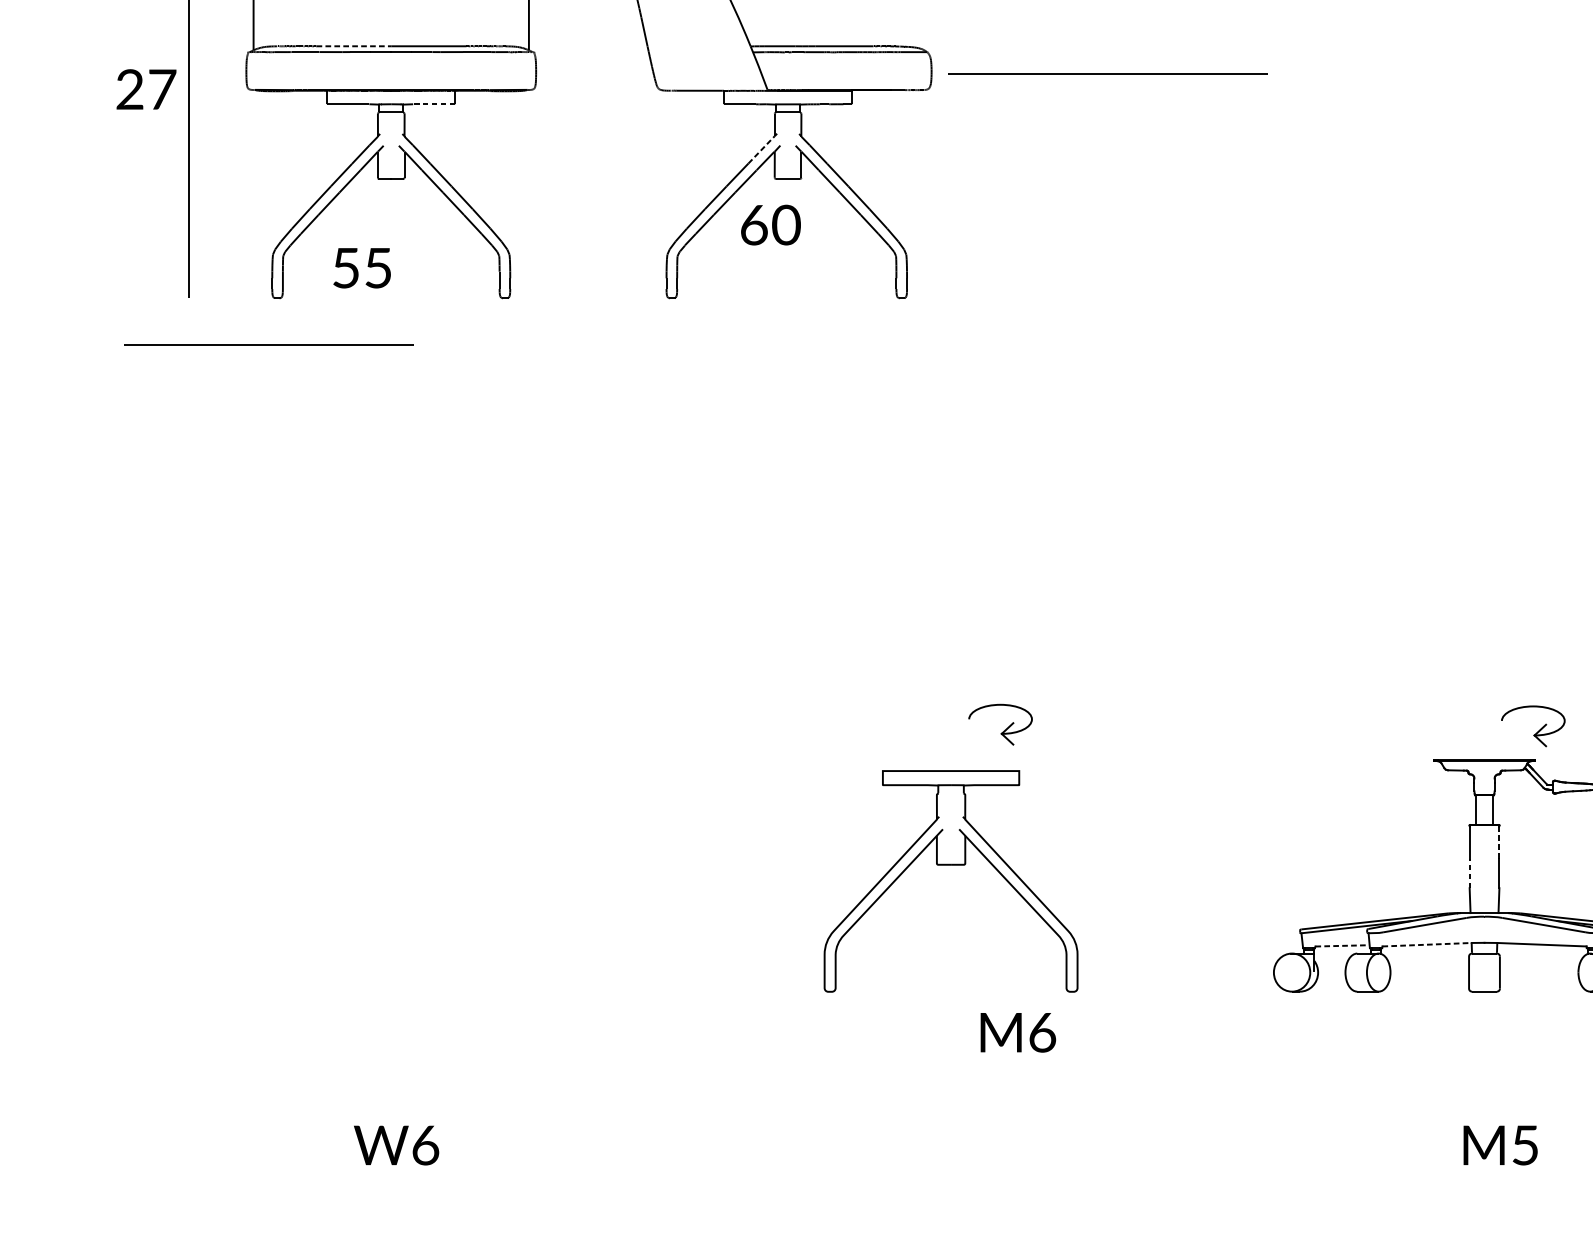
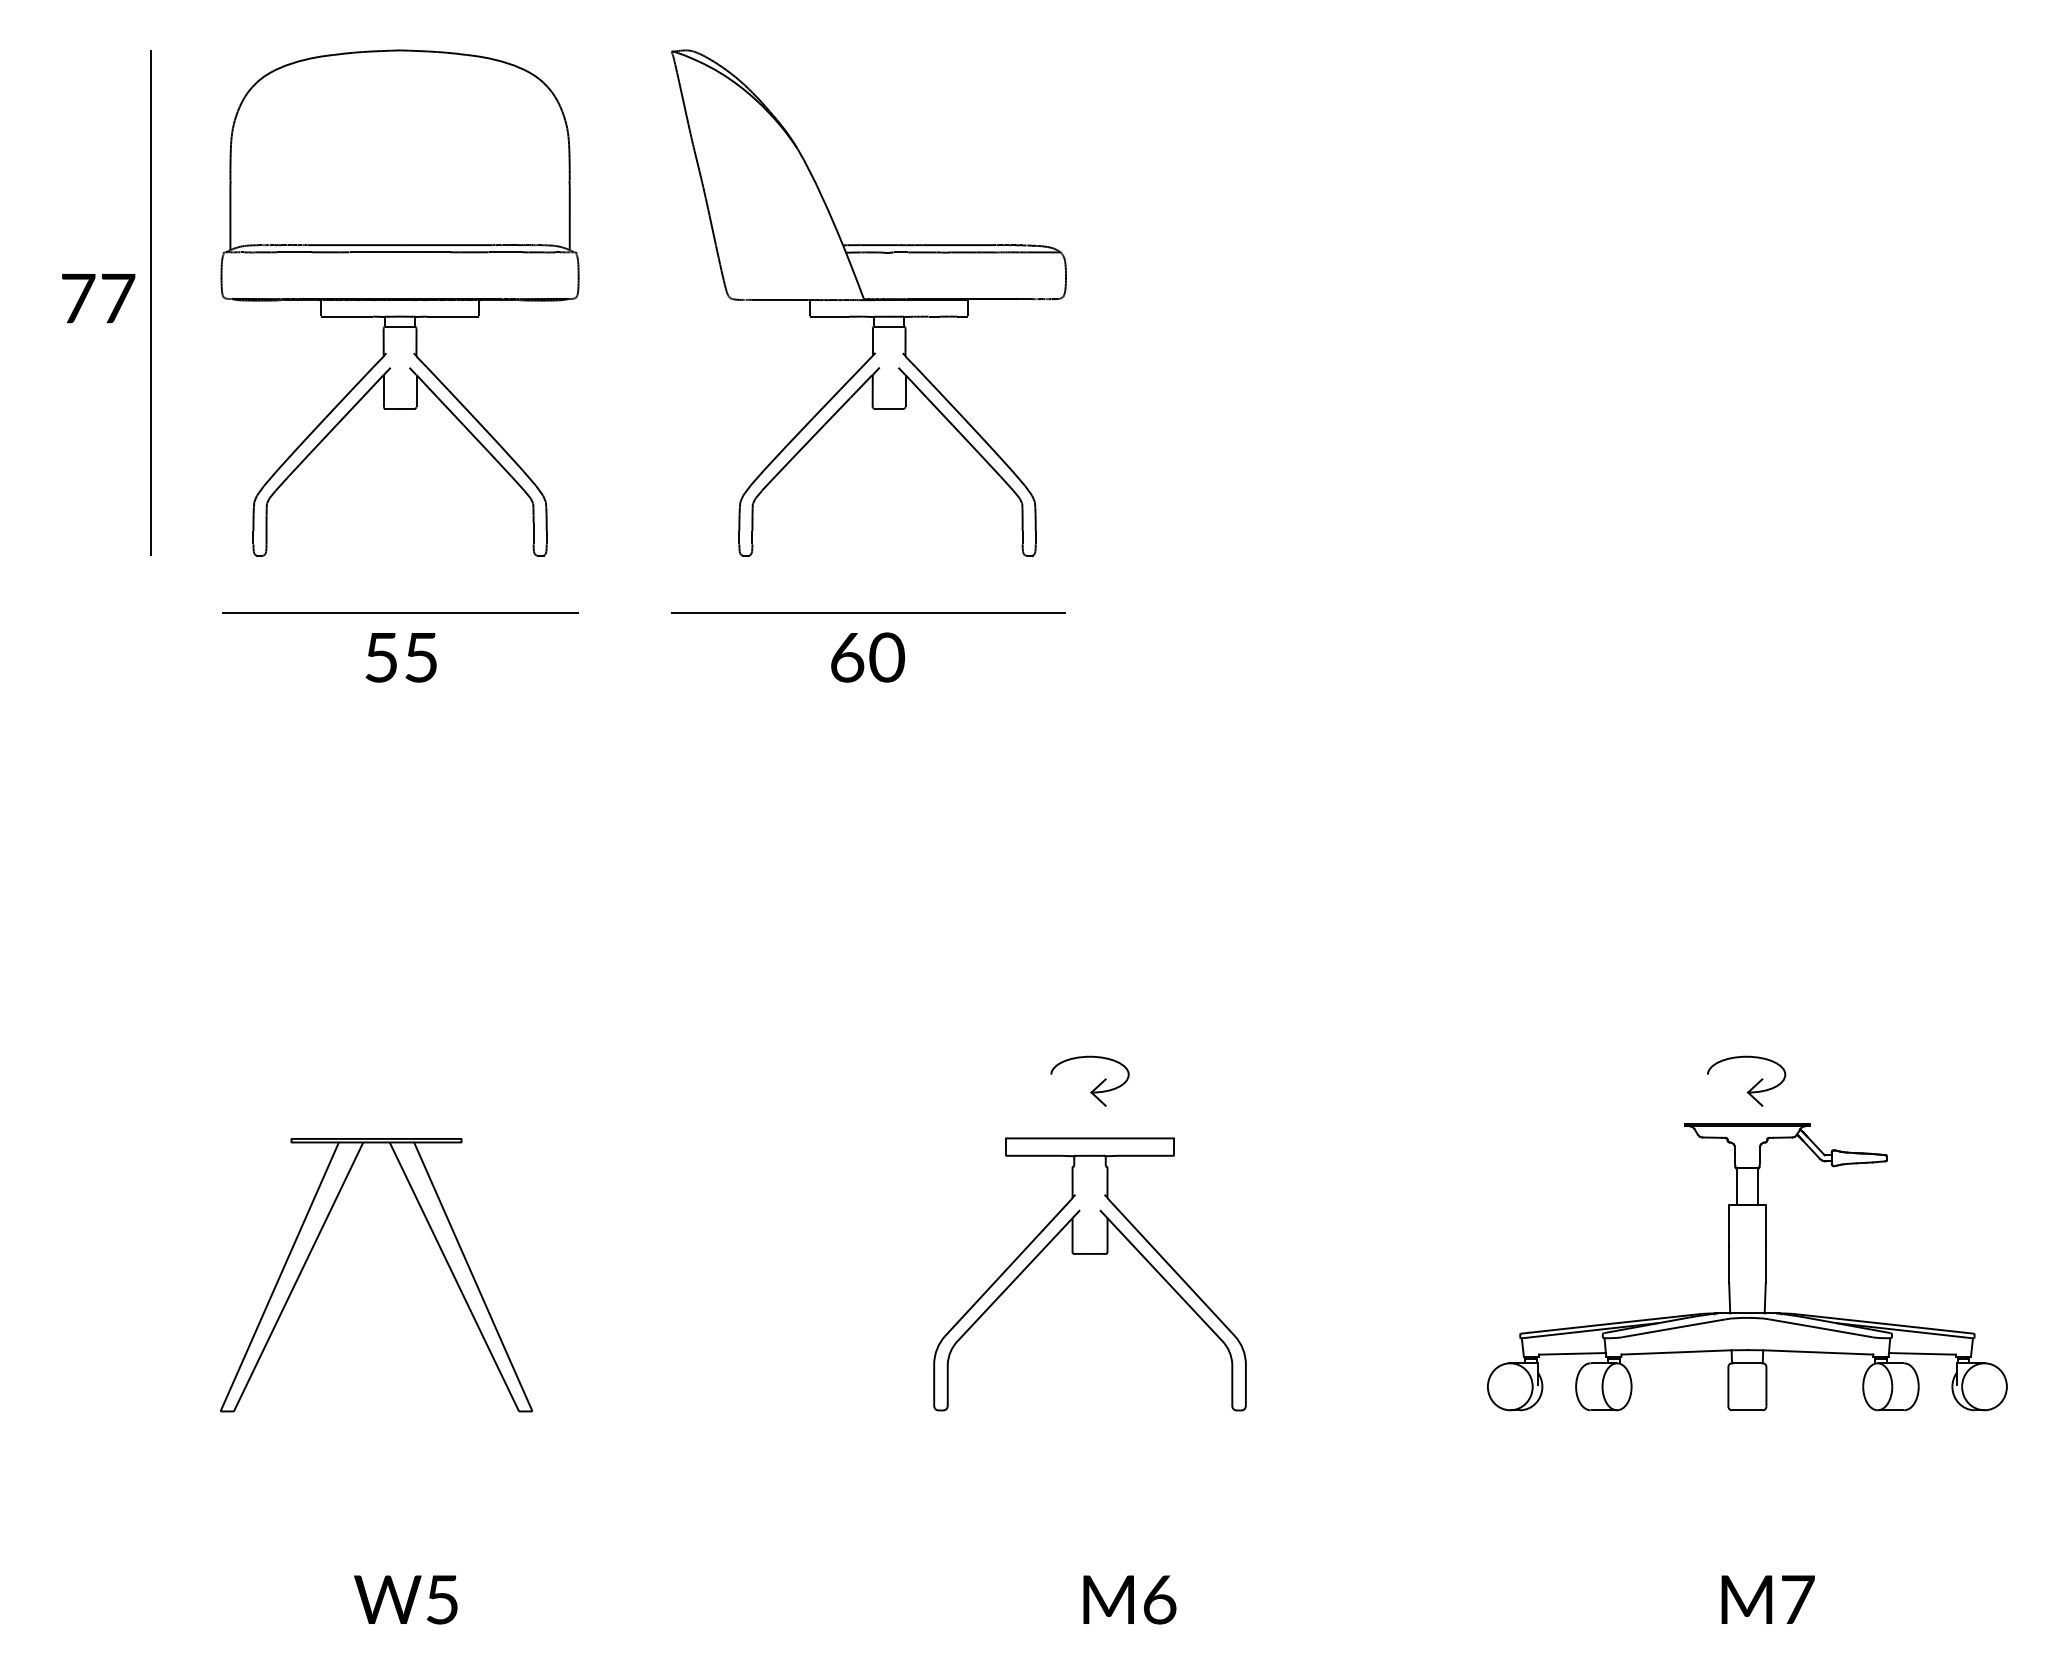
line: (354, 46) -> (354, 245), dashed -> solid
line: (1108, 74) -> (868, 612), moved
text: (130, 89) -> (78, 298), 27 -> 77
line: (433, 104) -> (452, 316), dashed -> solid
line: (761, 149) -> (856, 372), dashed -> solid
text: (770, 225) -> (867, 657), moved
text: (361, 268) -> (400, 657), moved
line: (269, 344) -> (400, 612), moved
part: (1005, 728) -> (1096, 1086), moved
part: (1538, 730) -> (1753, 1086), moved
line: (1499, 842) -> (1765, 1226), dashed -> solid
part: (322, 857) -> (315, 1244), added
line: (1469, 873) -> (1729, 1264), dashed -> solid
line: (1427, 944) -> (1677, 1352), dashed -> solid
line: (1342, 945) -> (1572, 1353), dashed -> solid
text: (1018, 1032) -> (1129, 1599), moved
text: (425, 1145) -> (442, 1599), W6 -> W5
text: (1525, 1145) -> (1798, 1599), M5 -> M7

